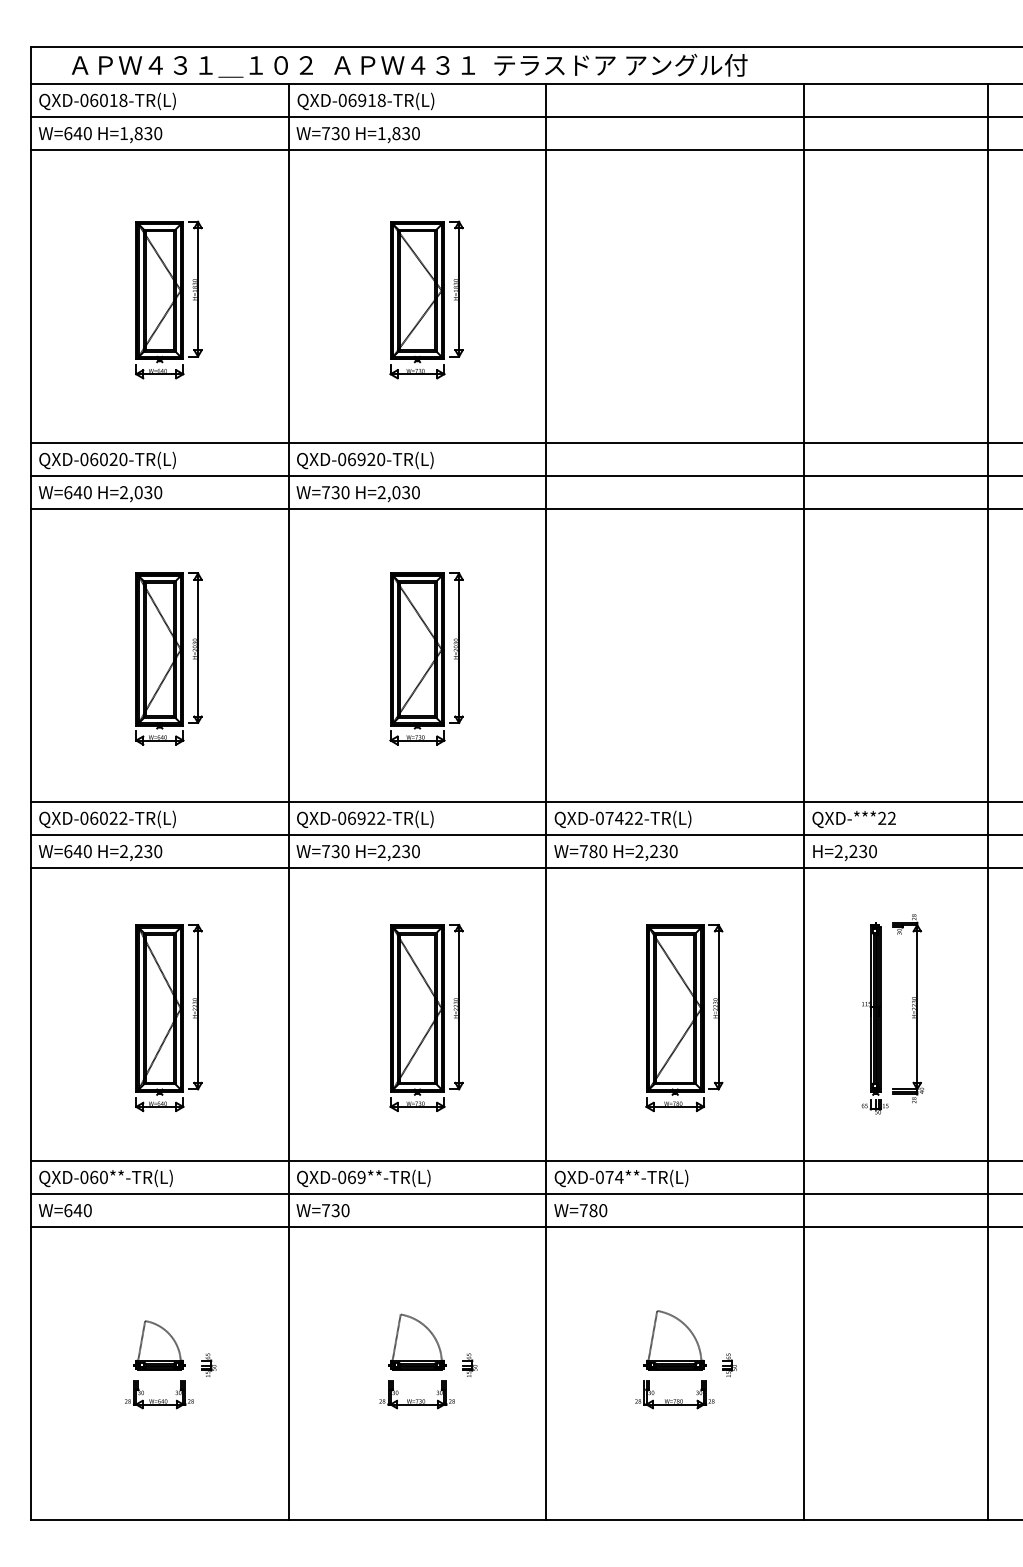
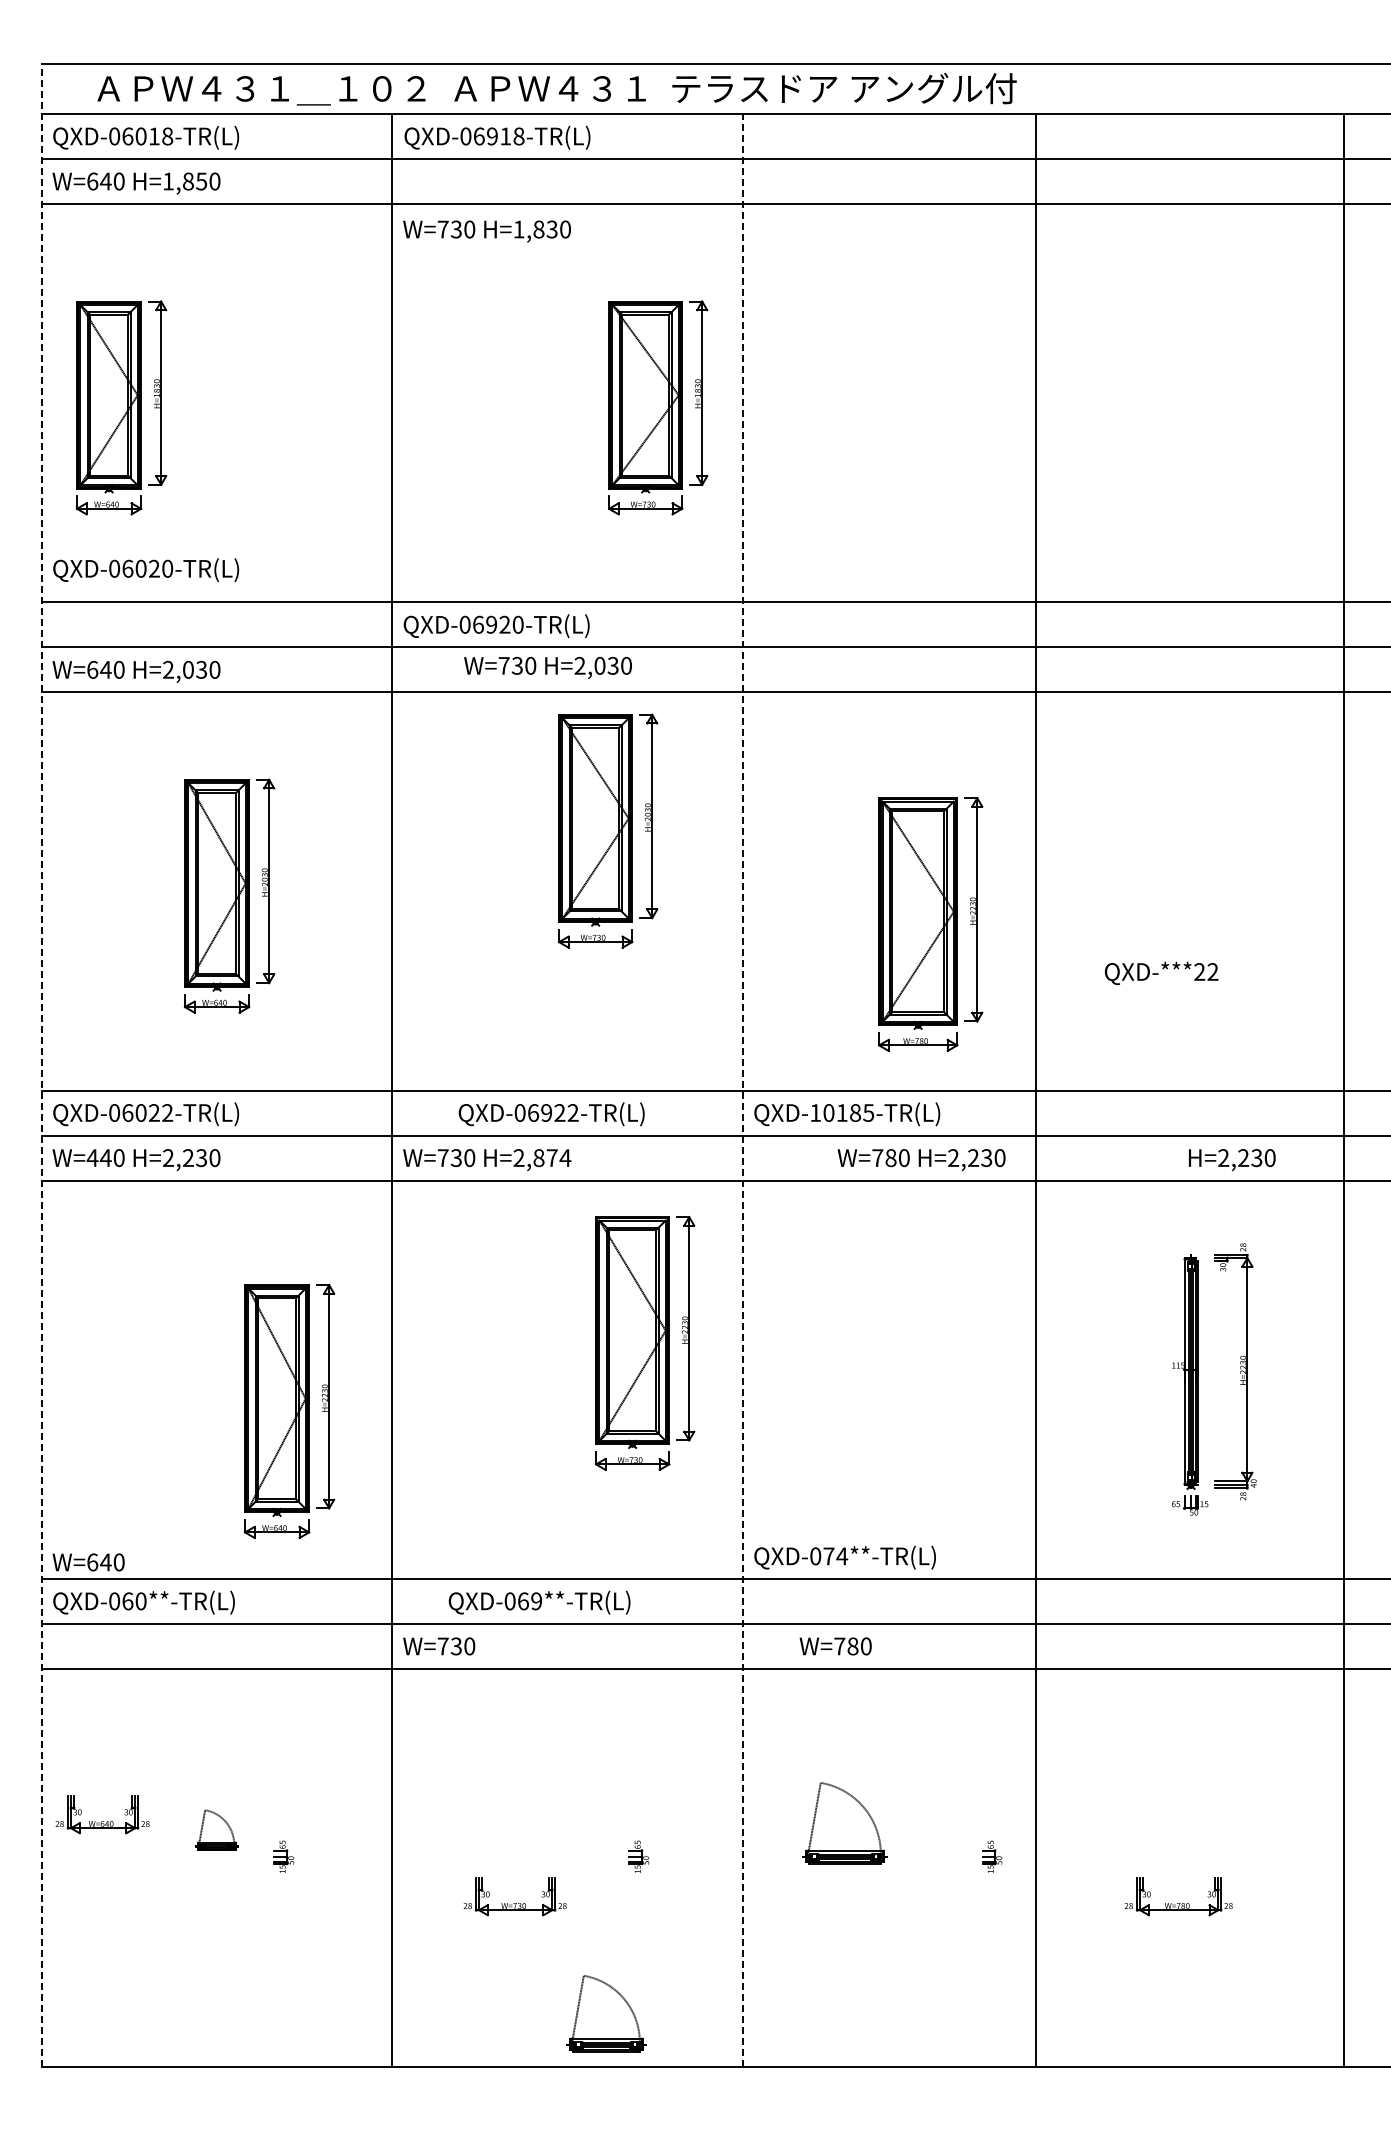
text: (148, 132) -> (201, 180), H=1,830 -> H=1,850
text: (357, 135) -> (486, 231), moved
part: (168, 299) -> (121, 407), moved
part: (426, 299) -> (658, 407), moved
text: (107, 460) -> (146, 570), moved
text: (357, 493) -> (547, 667), moved
part: (426, 658) -> (608, 830), moved
line: (30, 783) -> (41, 1065), solid -> dashed
line: (546, 801) -> (742, 1090), solid -> dashed
line: (804, 801) -> (1036, 1090), moved
text: (619, 818) -> (842, 1112), QXD-07422-TR(L) -> QXD-10185-TR(L)
text: (365, 819) -> (551, 1114), moved
text: (854, 819) -> (1161, 973), moved
text: (68, 851) -> (92, 1158), W=640 -> W=440
text: (406, 851) -> (552, 1158), H=2,230 -> H=2,874
text: (615, 853) -> (921, 1160), moved
text: (845, 853) -> (1232, 1160), moved
part: (168, 1018) -> (289, 1411), moved
part: (426, 1018) -> (645, 1343), moved
part: (684, 1018) -> (930, 924), moved
text: (363, 1178) -> (539, 1602), moved
text: (621, 1178) -> (844, 1557), moved
text: (65, 1210) -> (88, 1562), moved
text: (580, 1210) -> (835, 1646), moved
part: (674, 1340) -> (844, 1823), moved
part: (417, 1342) -> (606, 2013), moved
part: (159, 1345) -> (216, 1830), size x0.6
part: (159, 1399) -> (102, 1821), moved
part: (416, 1399) -> (514, 1903), moved
part: (674, 1399) -> (1178, 1903), moved

